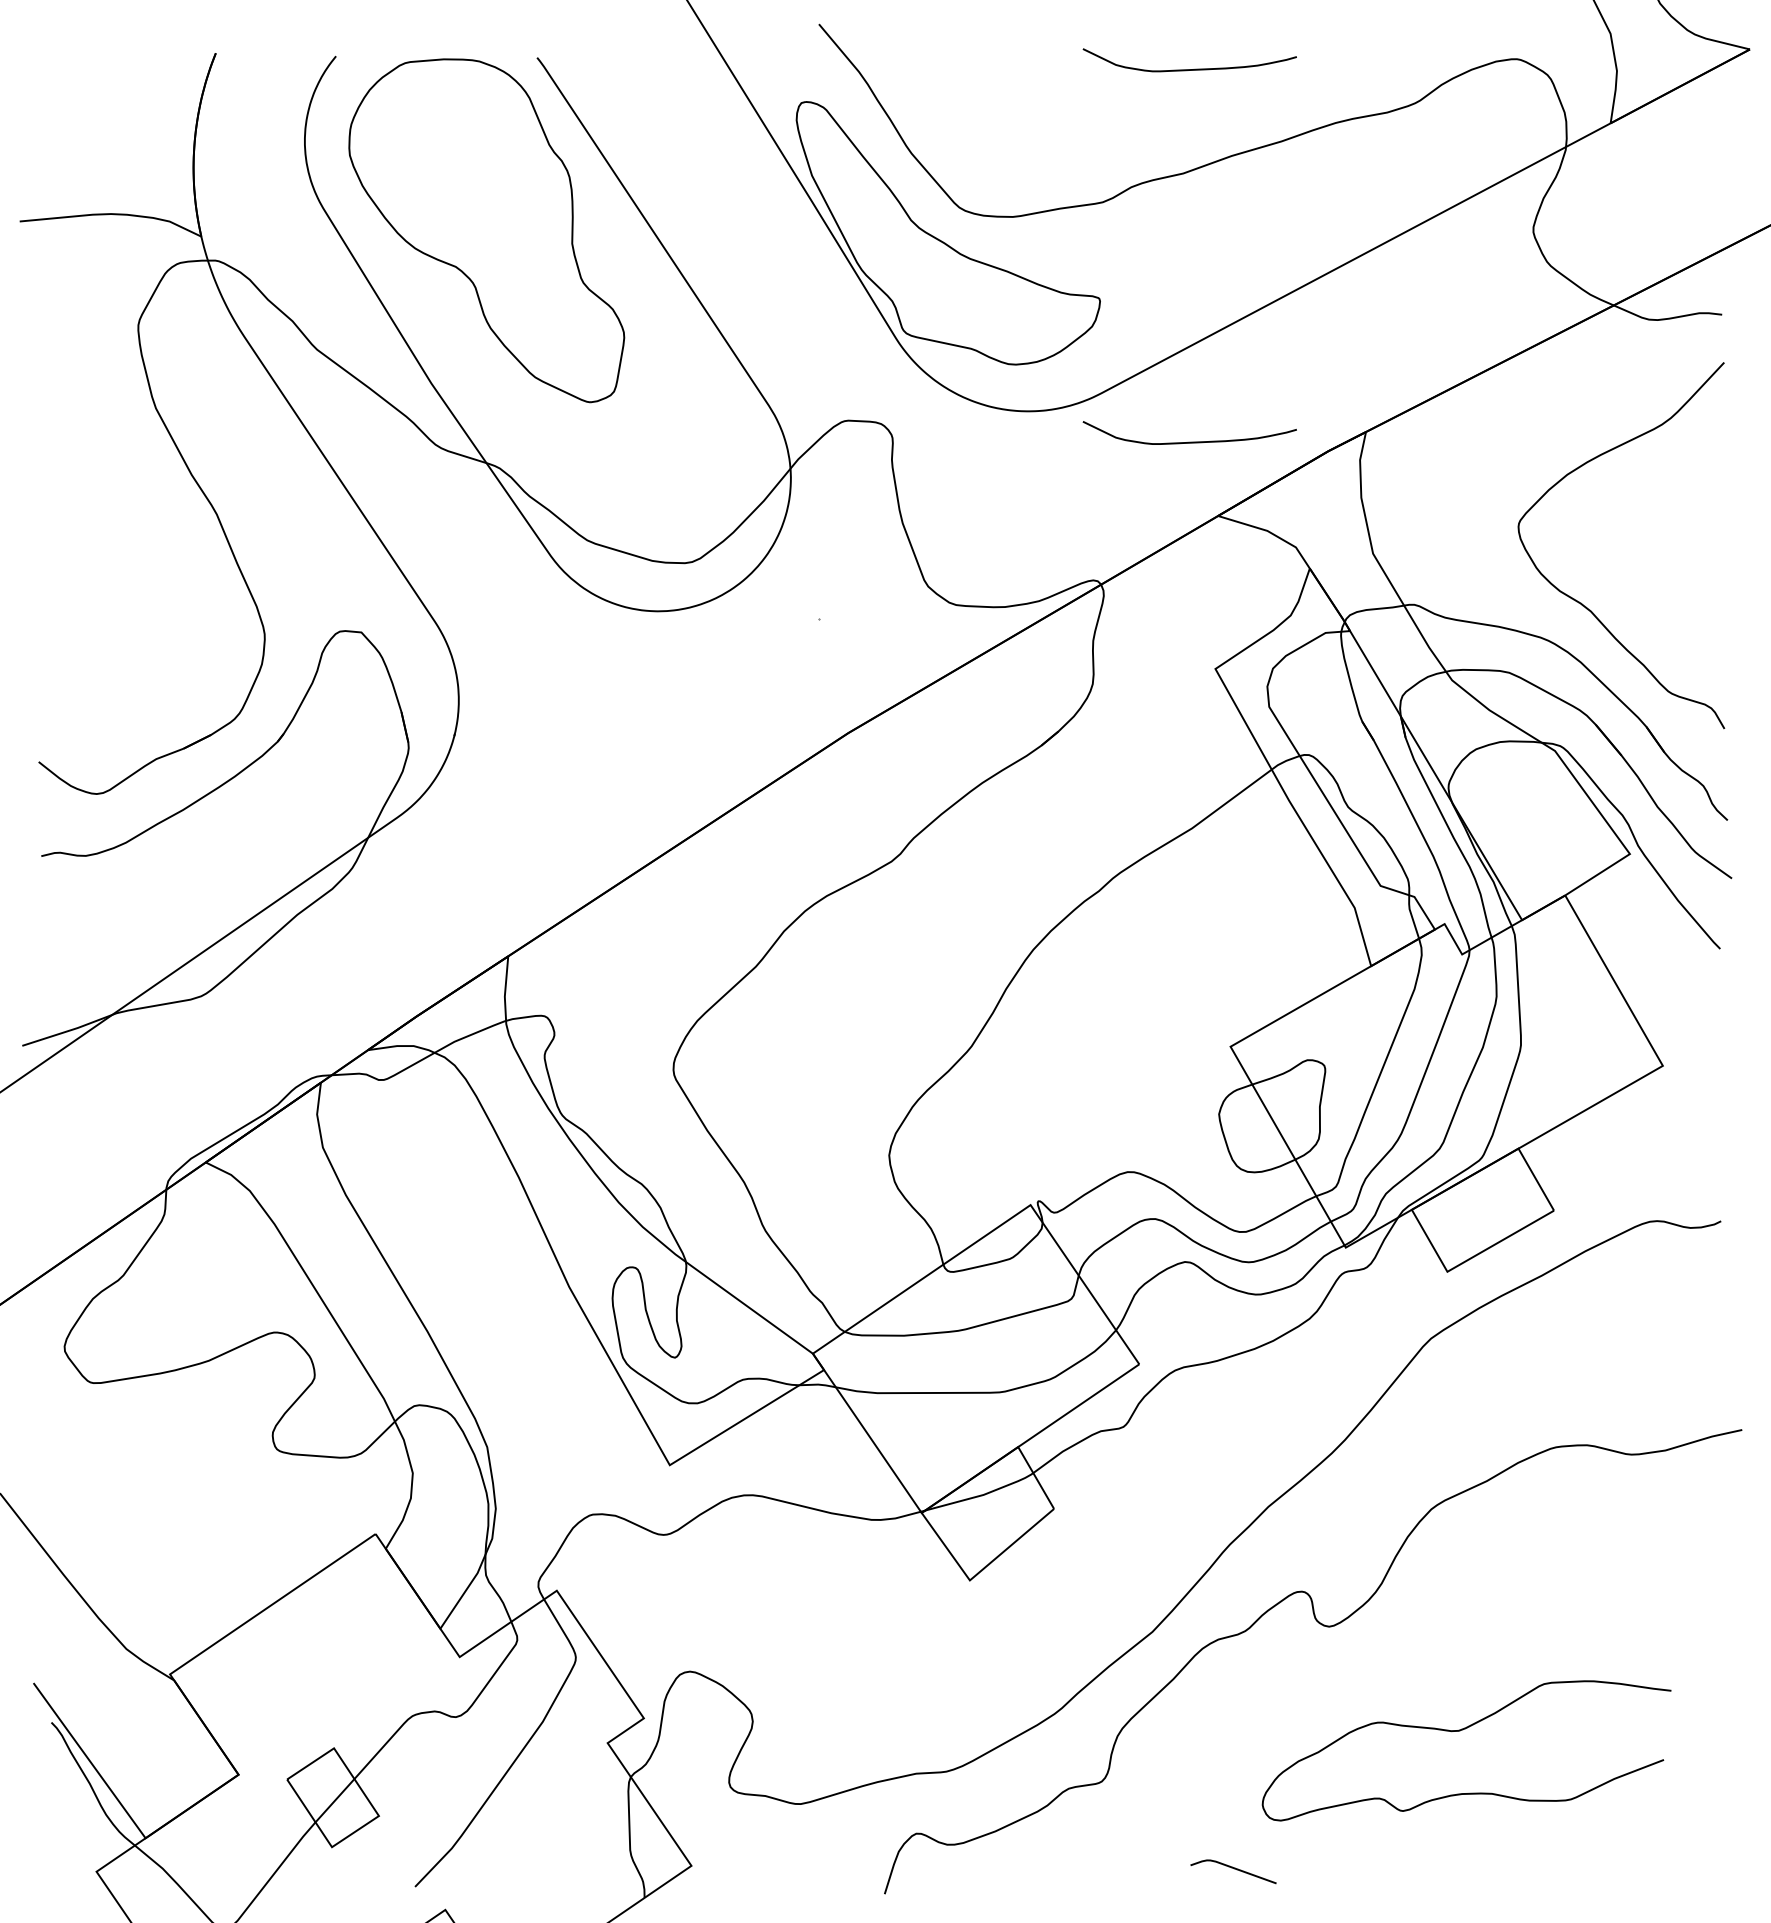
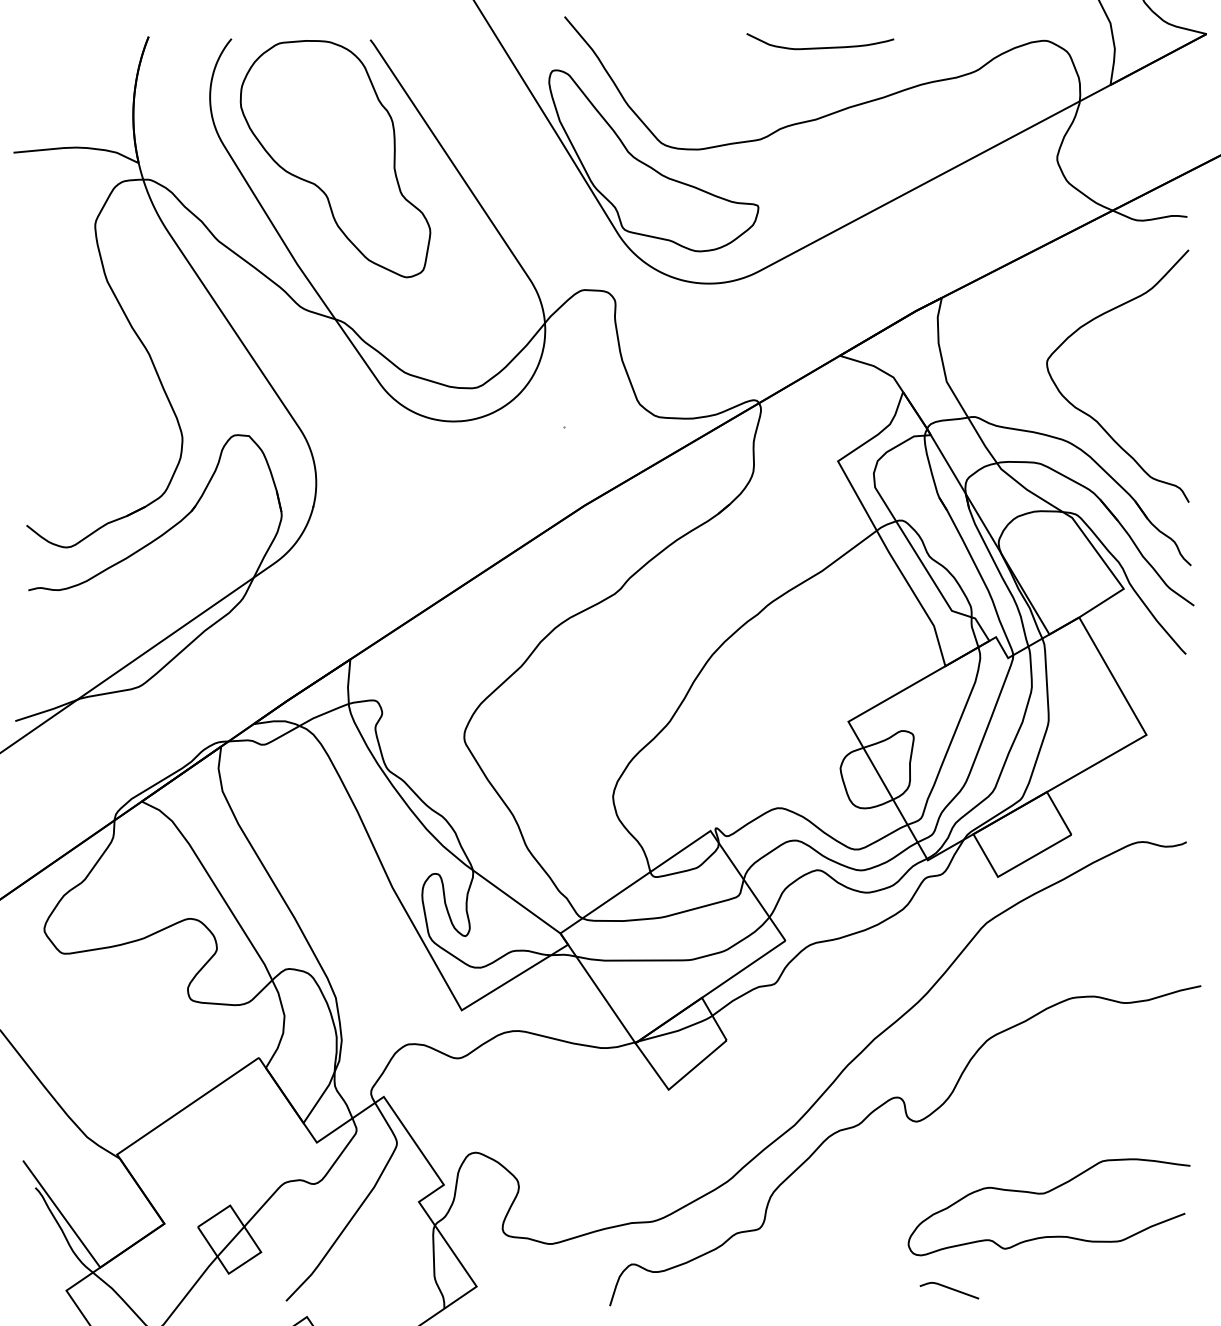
curve: (1190, 441) -> (820, 304), removed
curve: (1459, 1732) -> (1044, 1194), moved
curve: (1233, 1870) -> (949, 1289), moved

